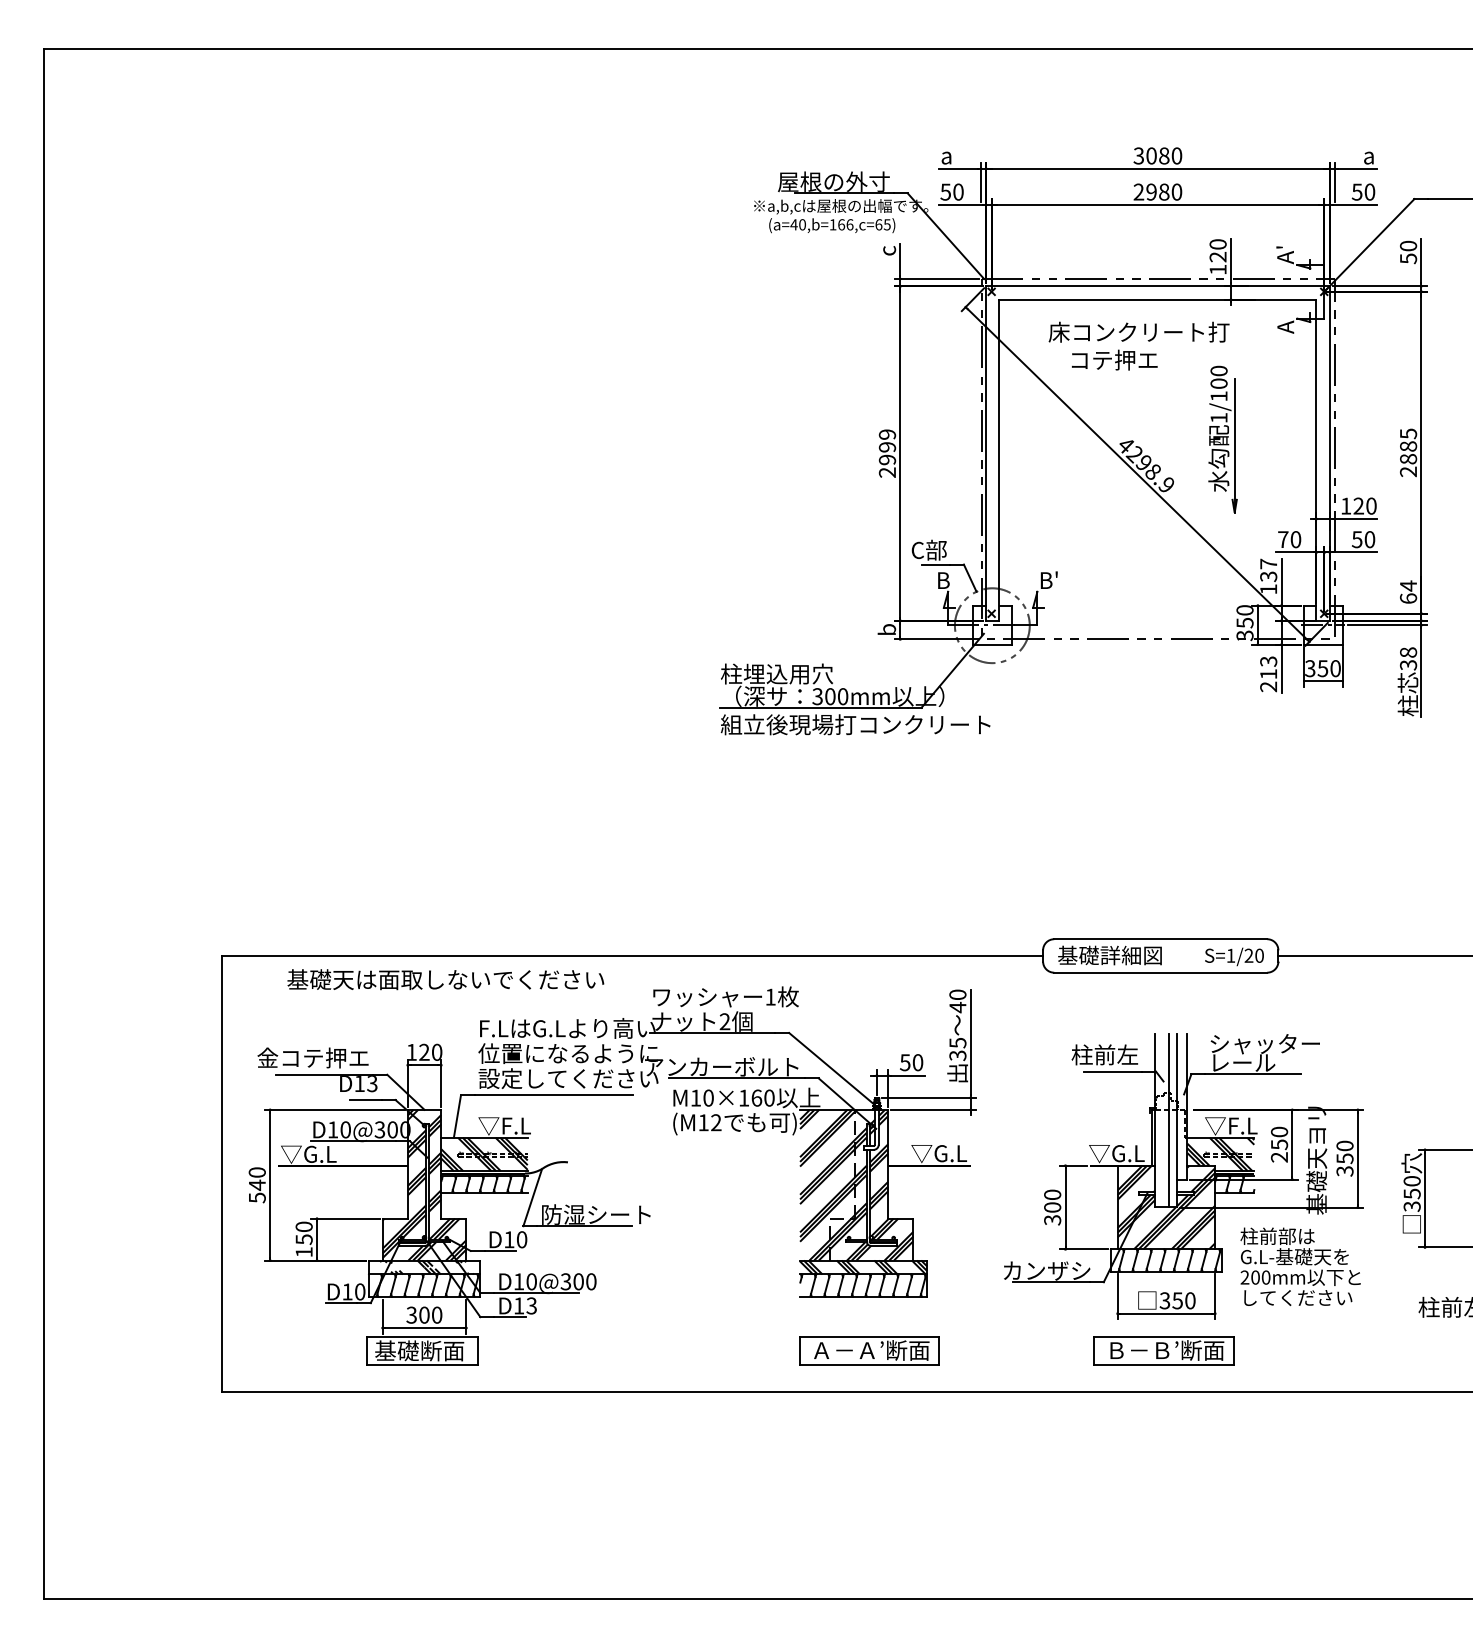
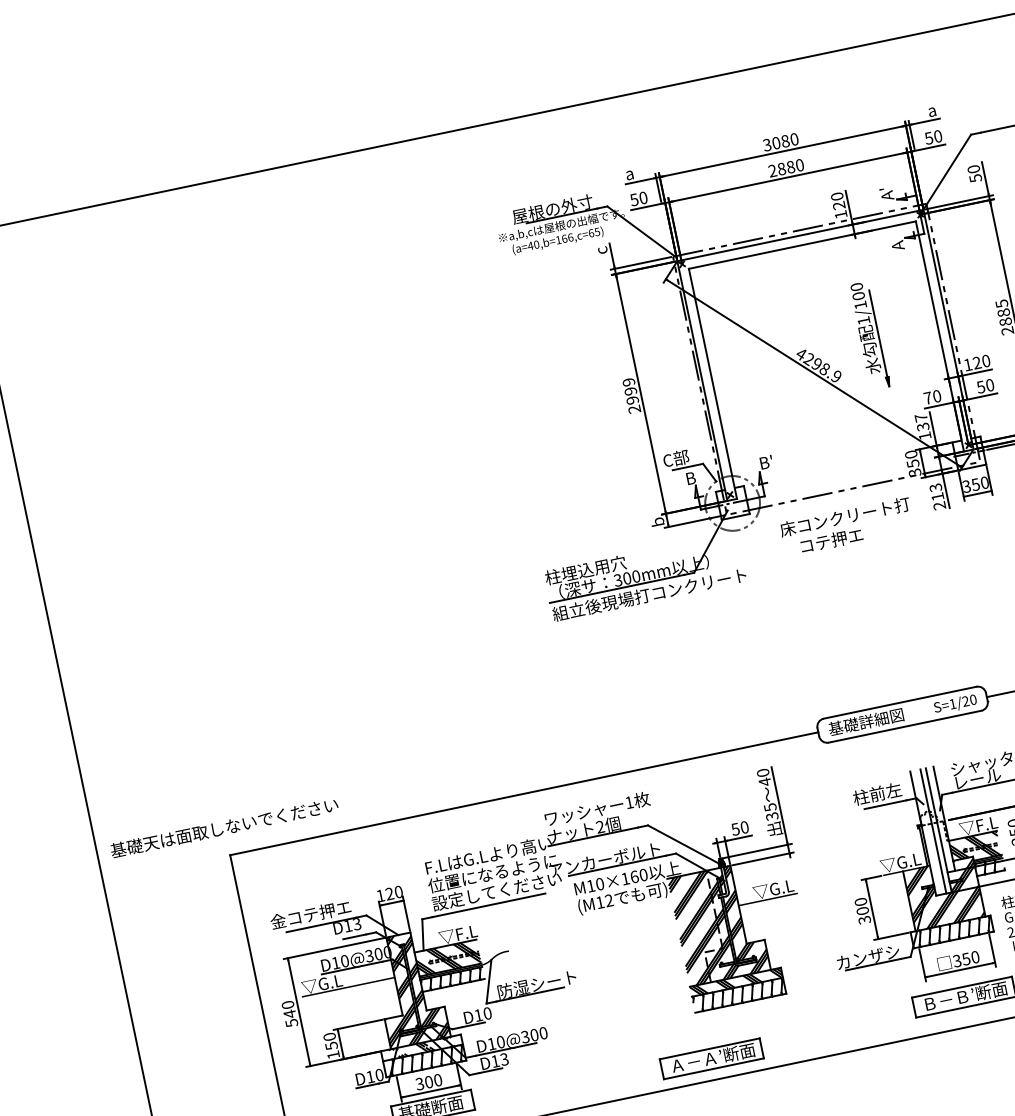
text: (1151, 191) -> (781, 168), 2980 -> 2880
text: (1138, 345) -> (846, 526), moved
text: (445, 979) -> (224, 827), moved
part: (869, 1350) -> (711, 1058), moved

